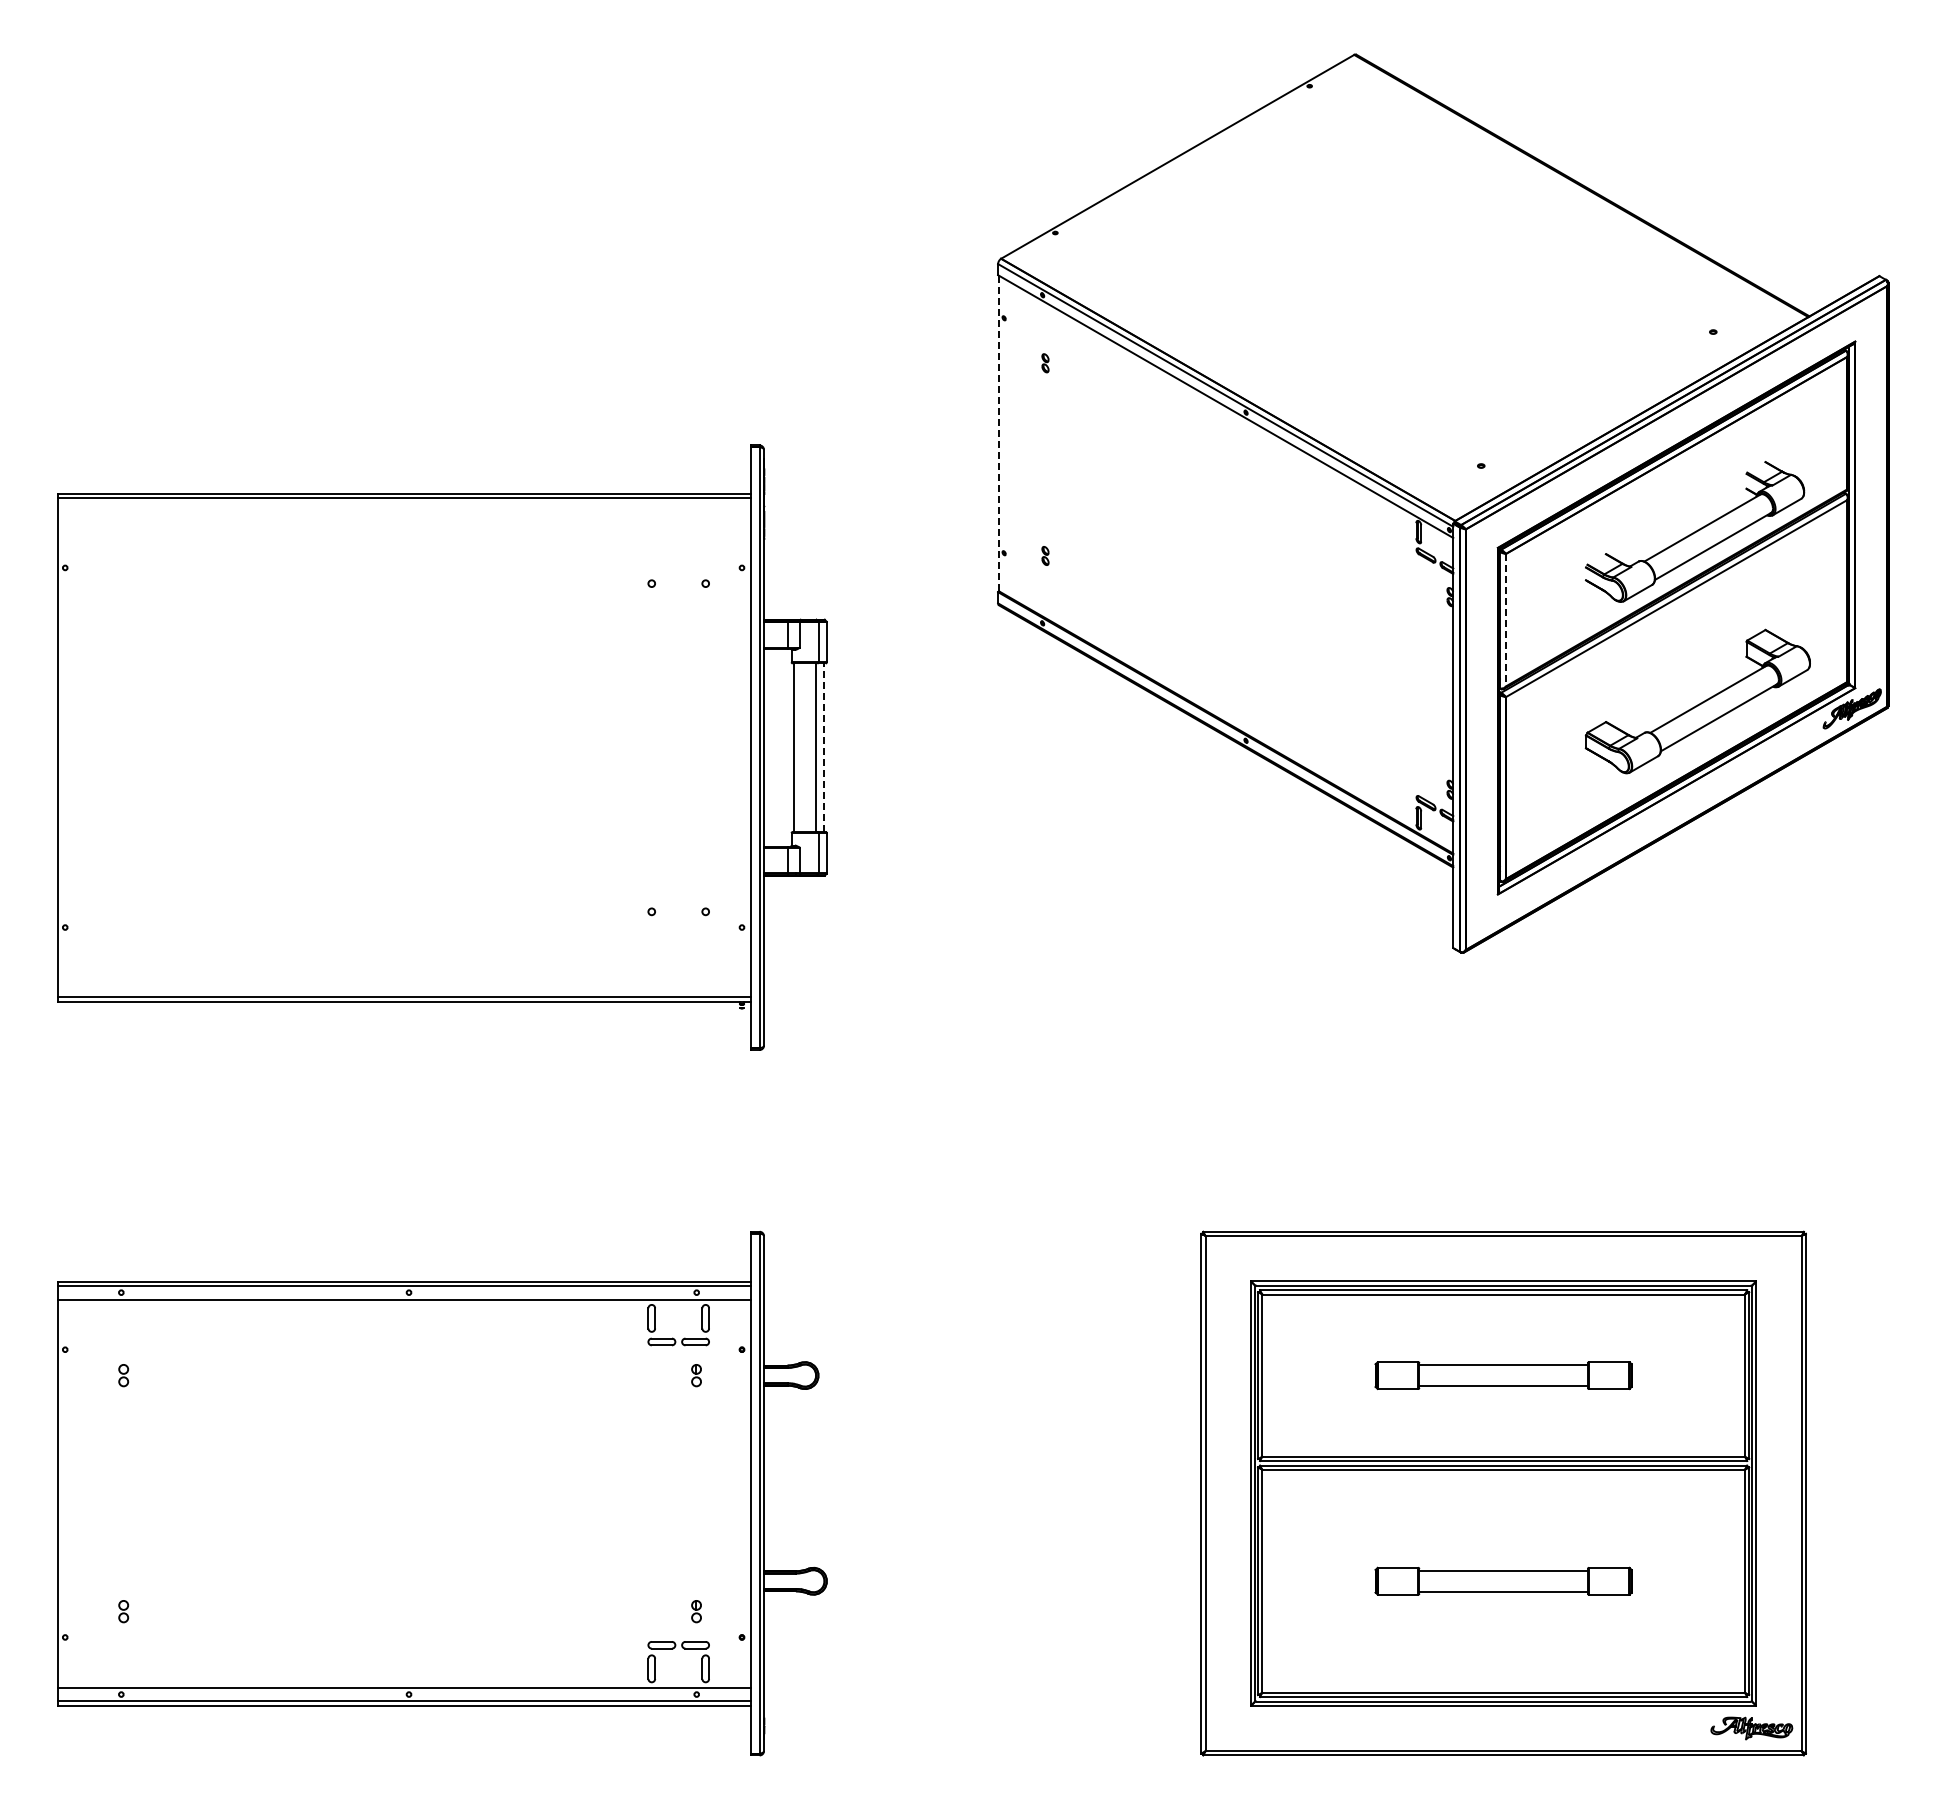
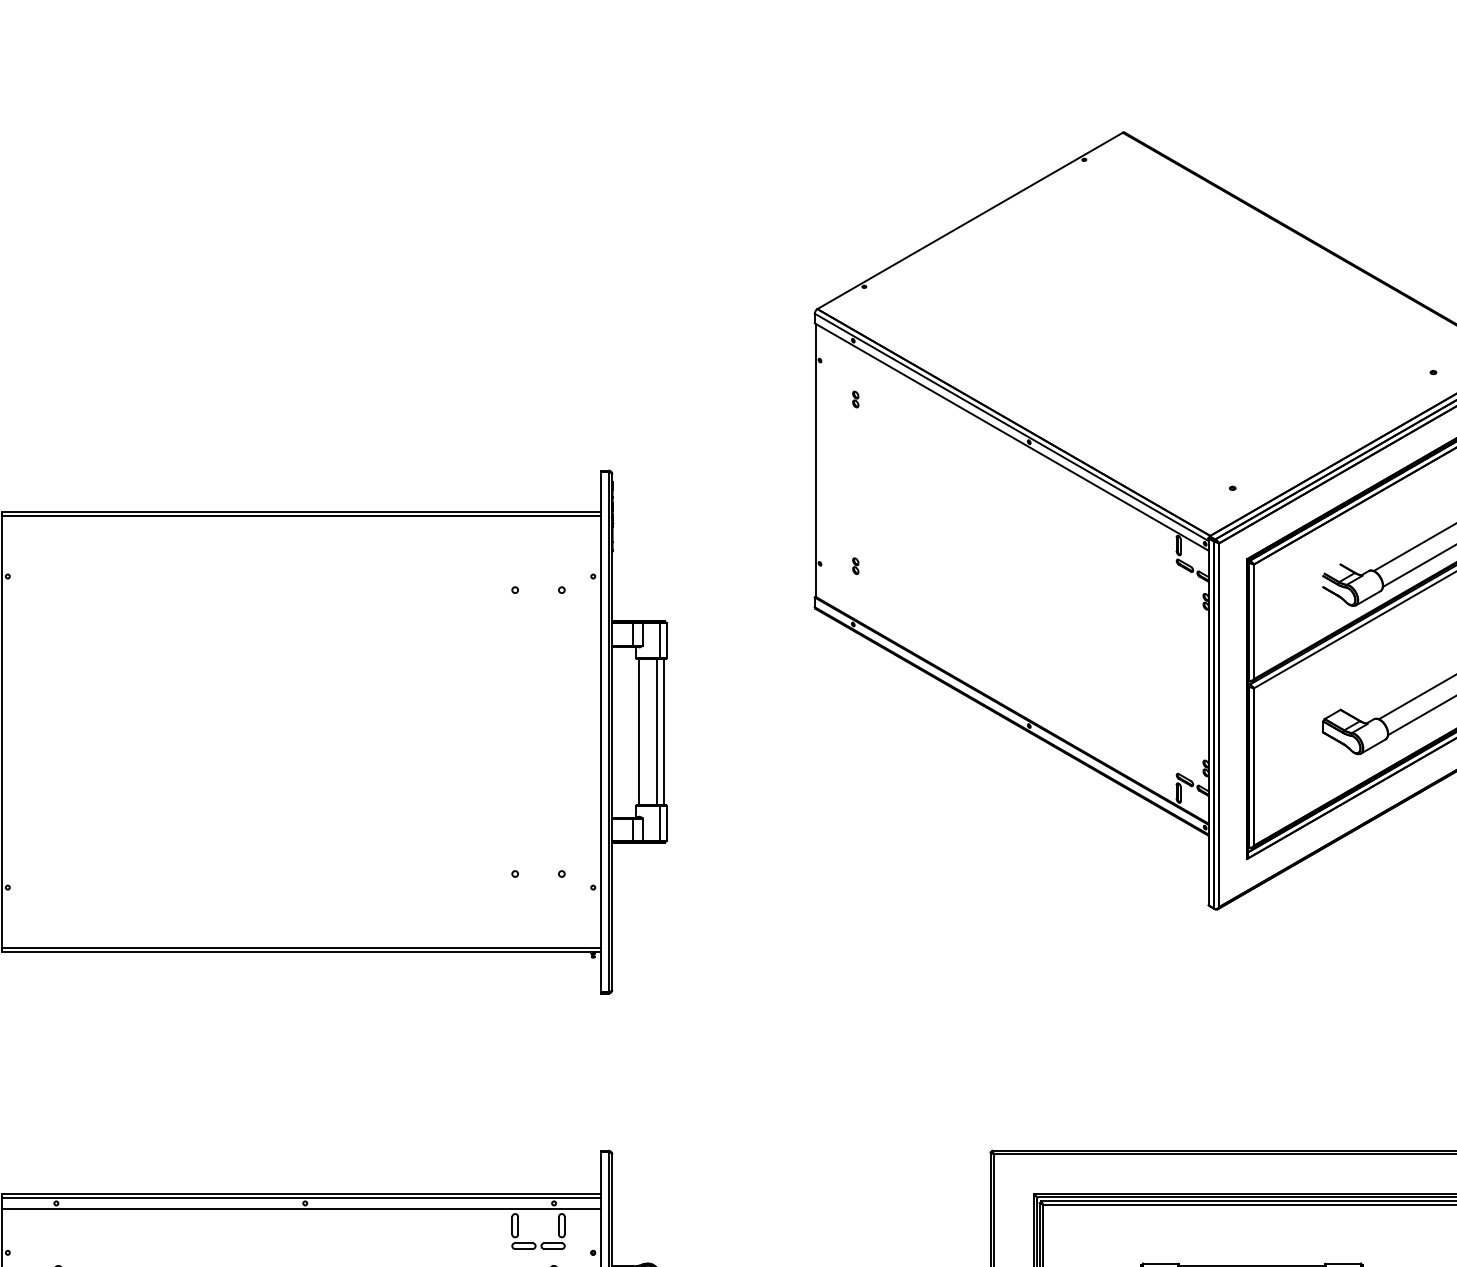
line: (999, 433) -> (815, 460), dashed -> solid
line: (1506, 620) -> (1254, 622), dashed -> solid
line: (824, 747) -> (664, 731), dashed -> solid

